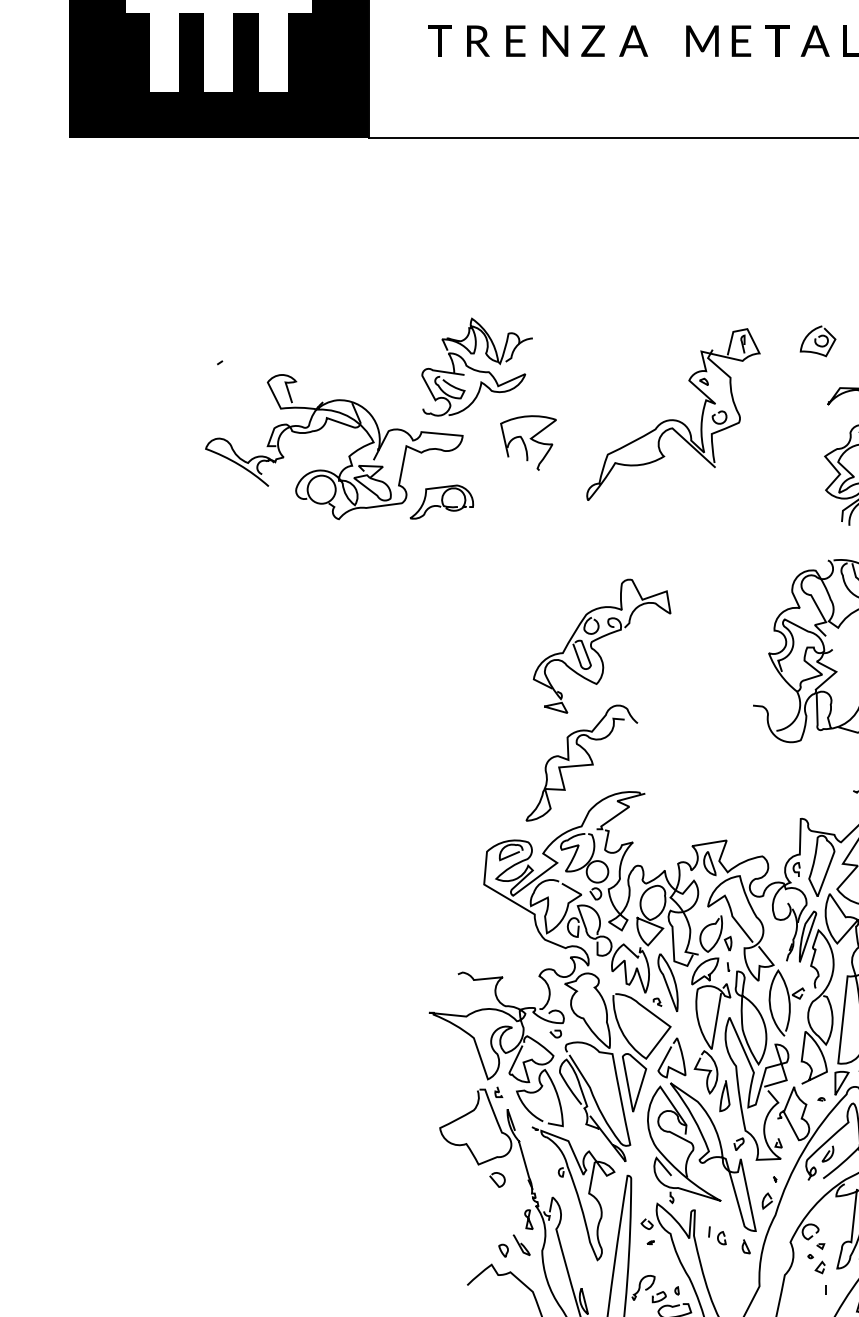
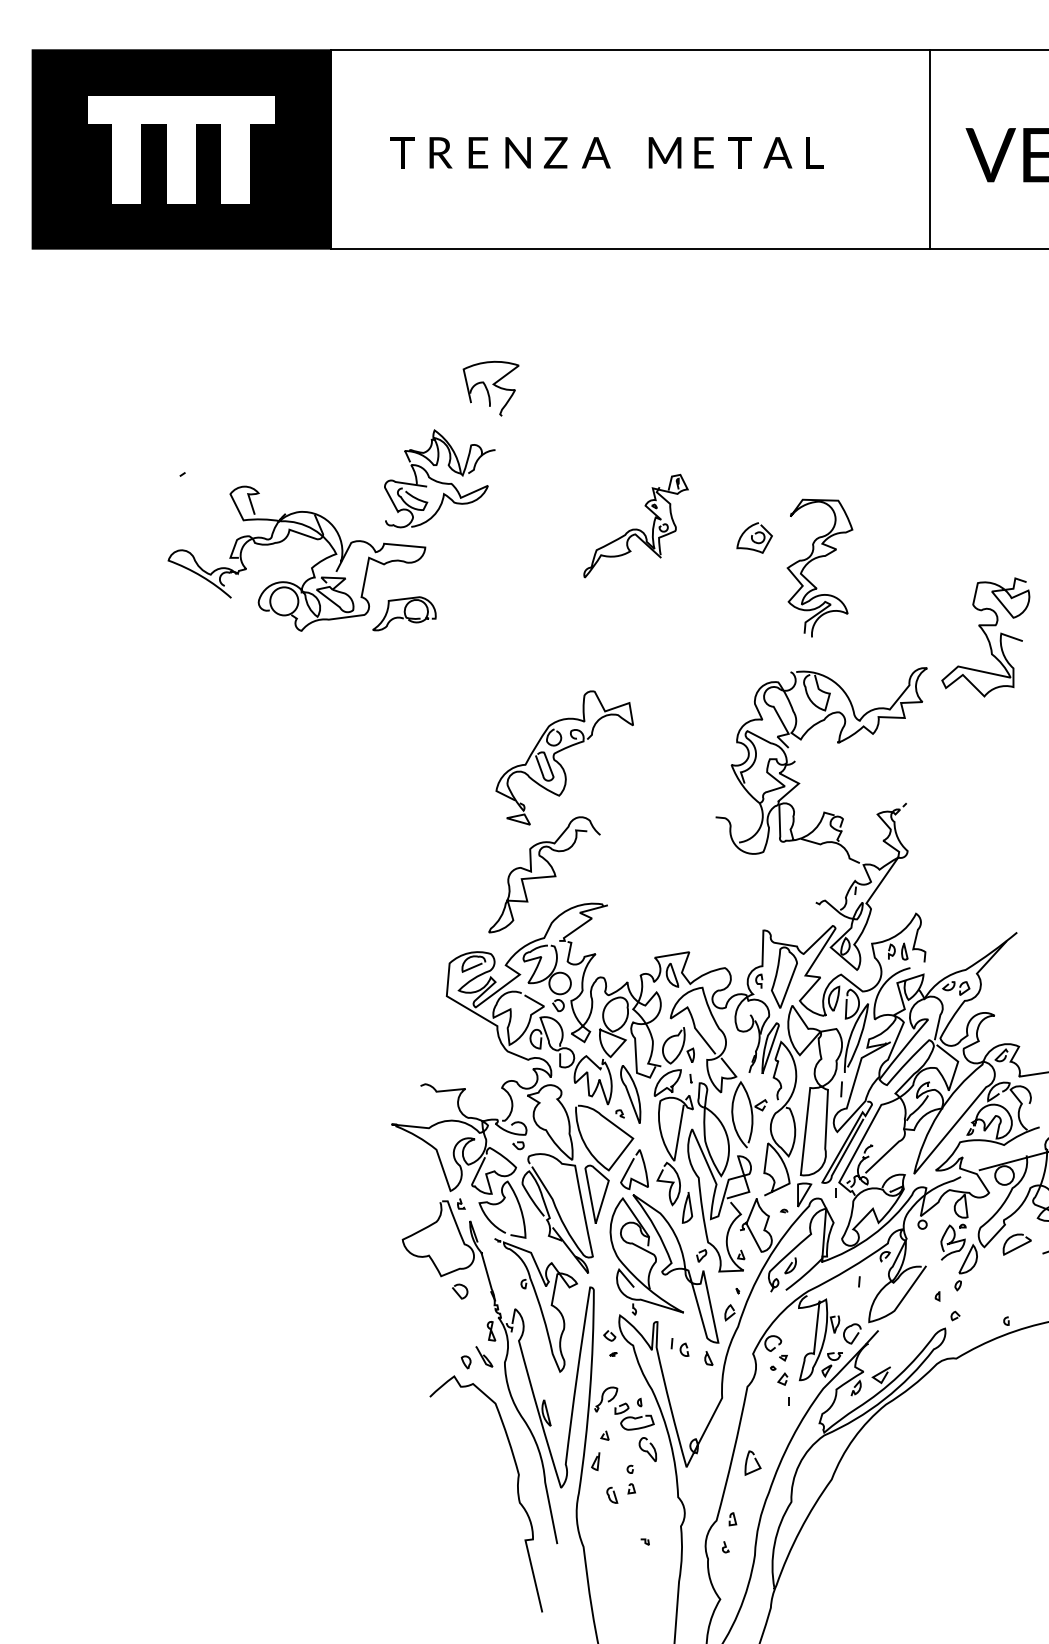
part: (817, 340) -> (754, 537), moved
part: (672, 413) -> (635, 525), size x0.6
part: (527, 442) -> (490, 388), moved

